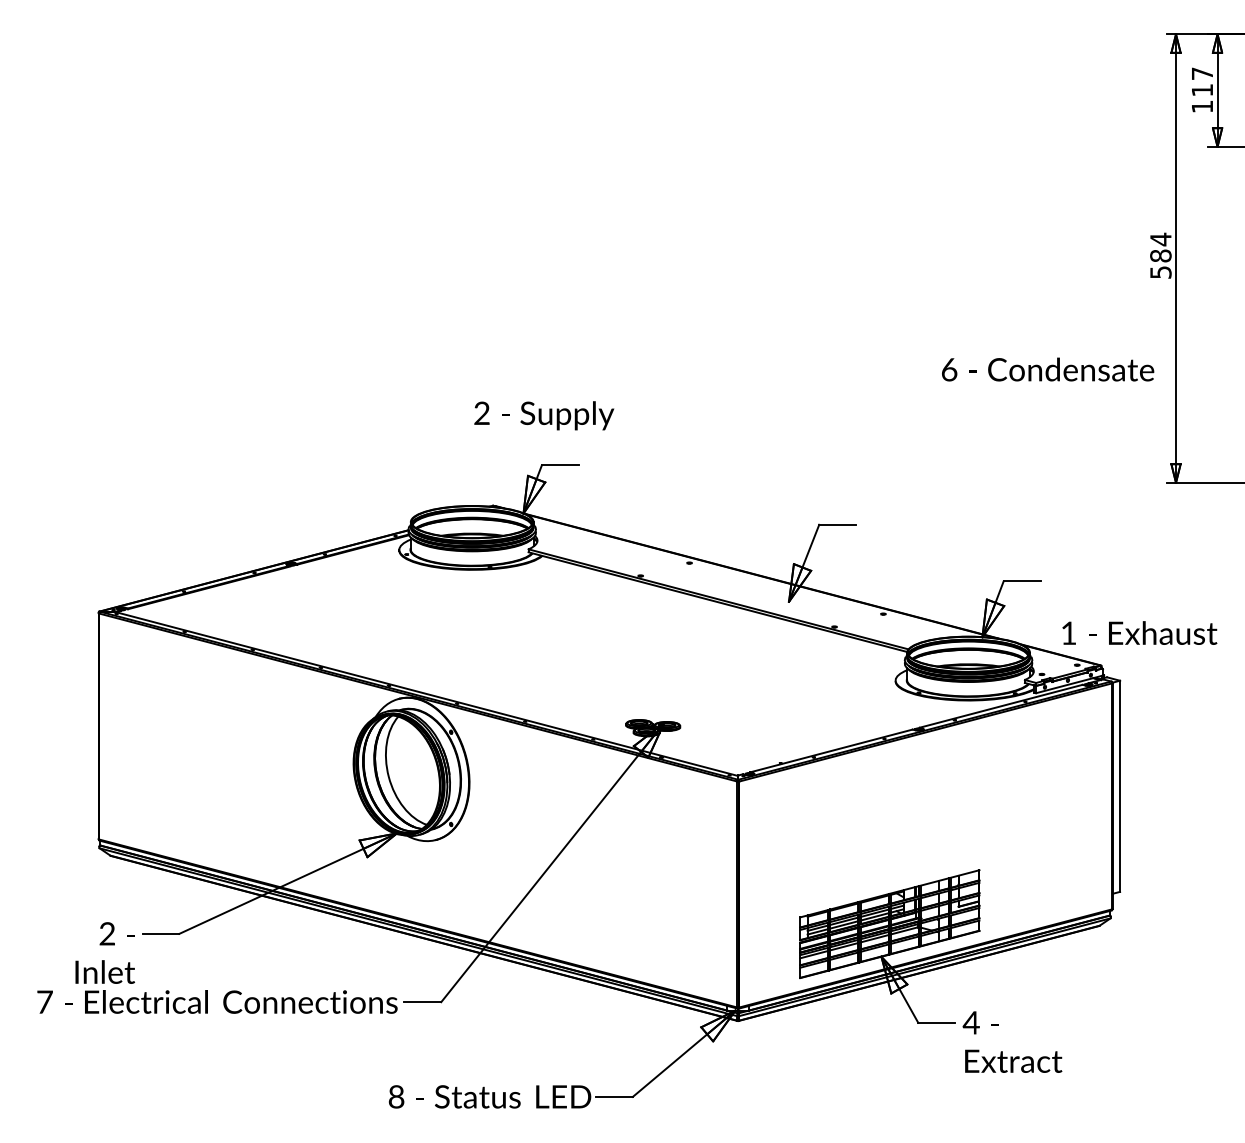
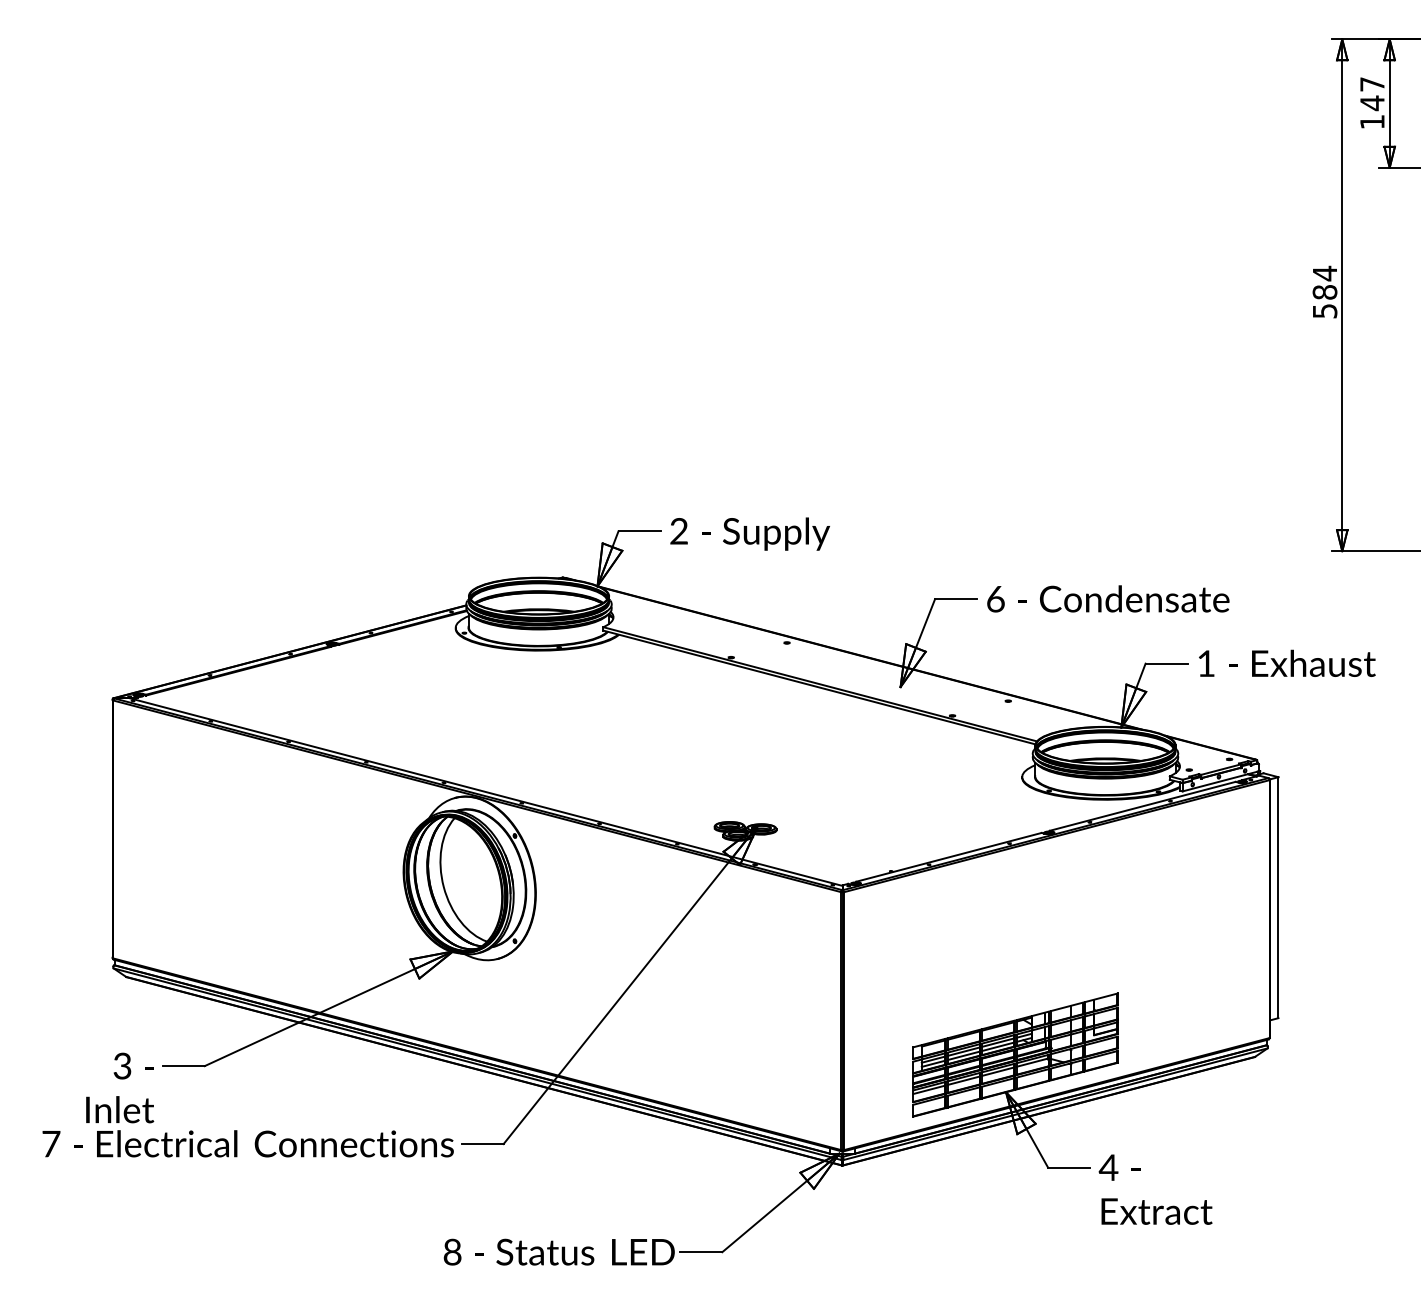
text: (1202, 90) -> (1372, 103), 117 -> 147
text: (1048, 369) -> (1108, 598), moved
text: (544, 415) -> (750, 533), moved
text: (1139, 632) -> (1286, 662), moved
text: (106, 935) -> (121, 1067), 2 -> 3

